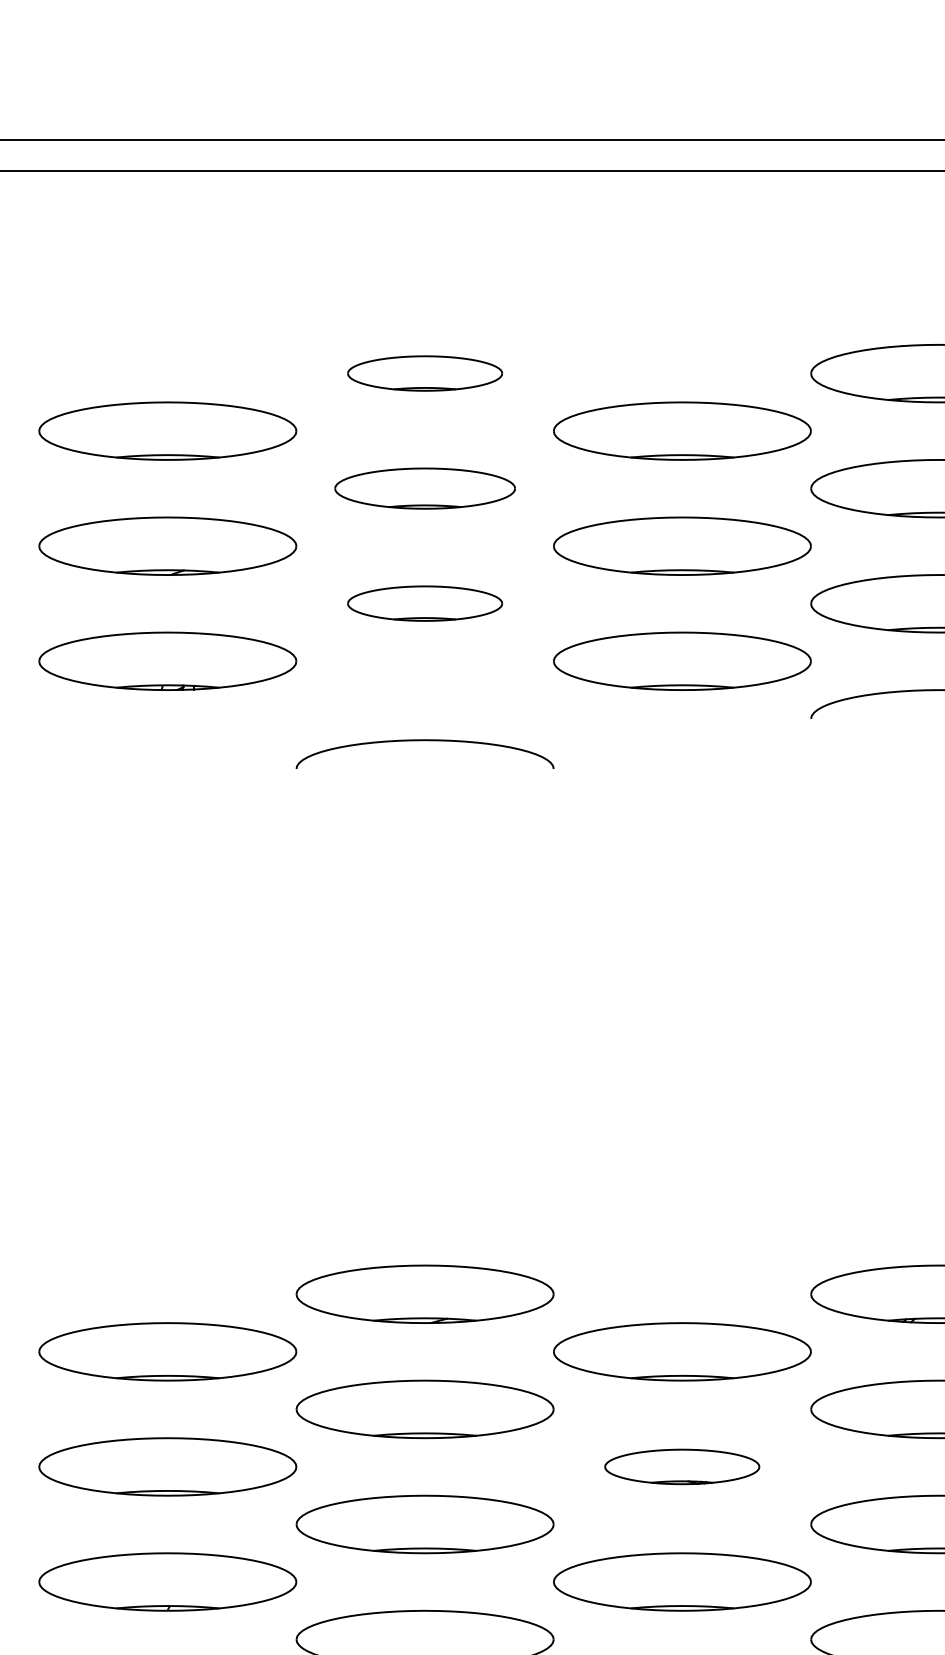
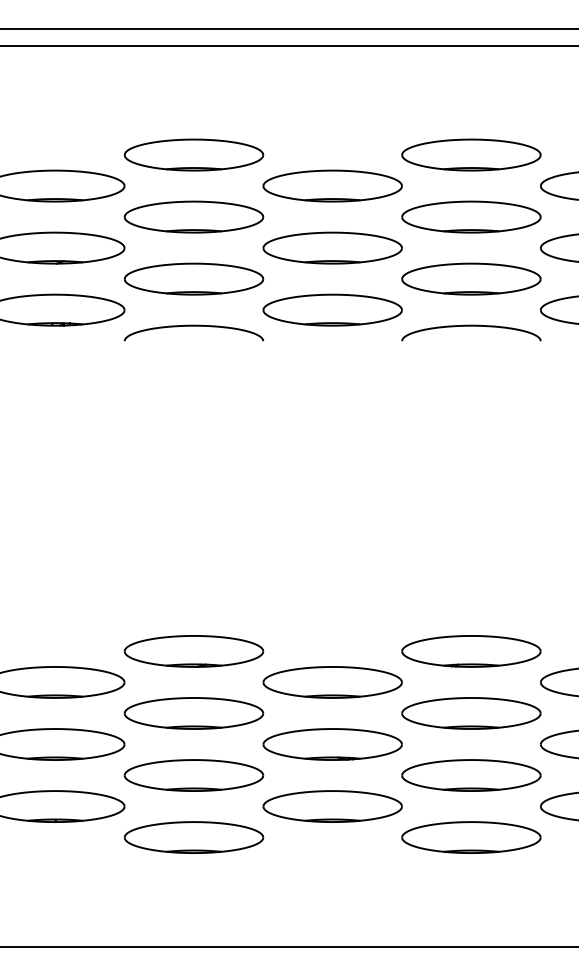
part: (424, 372) -> (193, 154), size x1.67
part: (424, 487) -> (193, 216), size x1.43
part: (424, 602) -> (193, 278), size x1.67
curve: (424, 741) -> (193, 326), moved
part: (682, 1466) -> (332, 744), size x1.67

